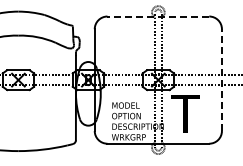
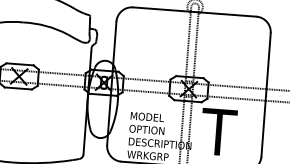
line: (158, 16) -> (194, 12), dashed -> solid
line: (221, 80) -> (265, 95), dashed -> solid

